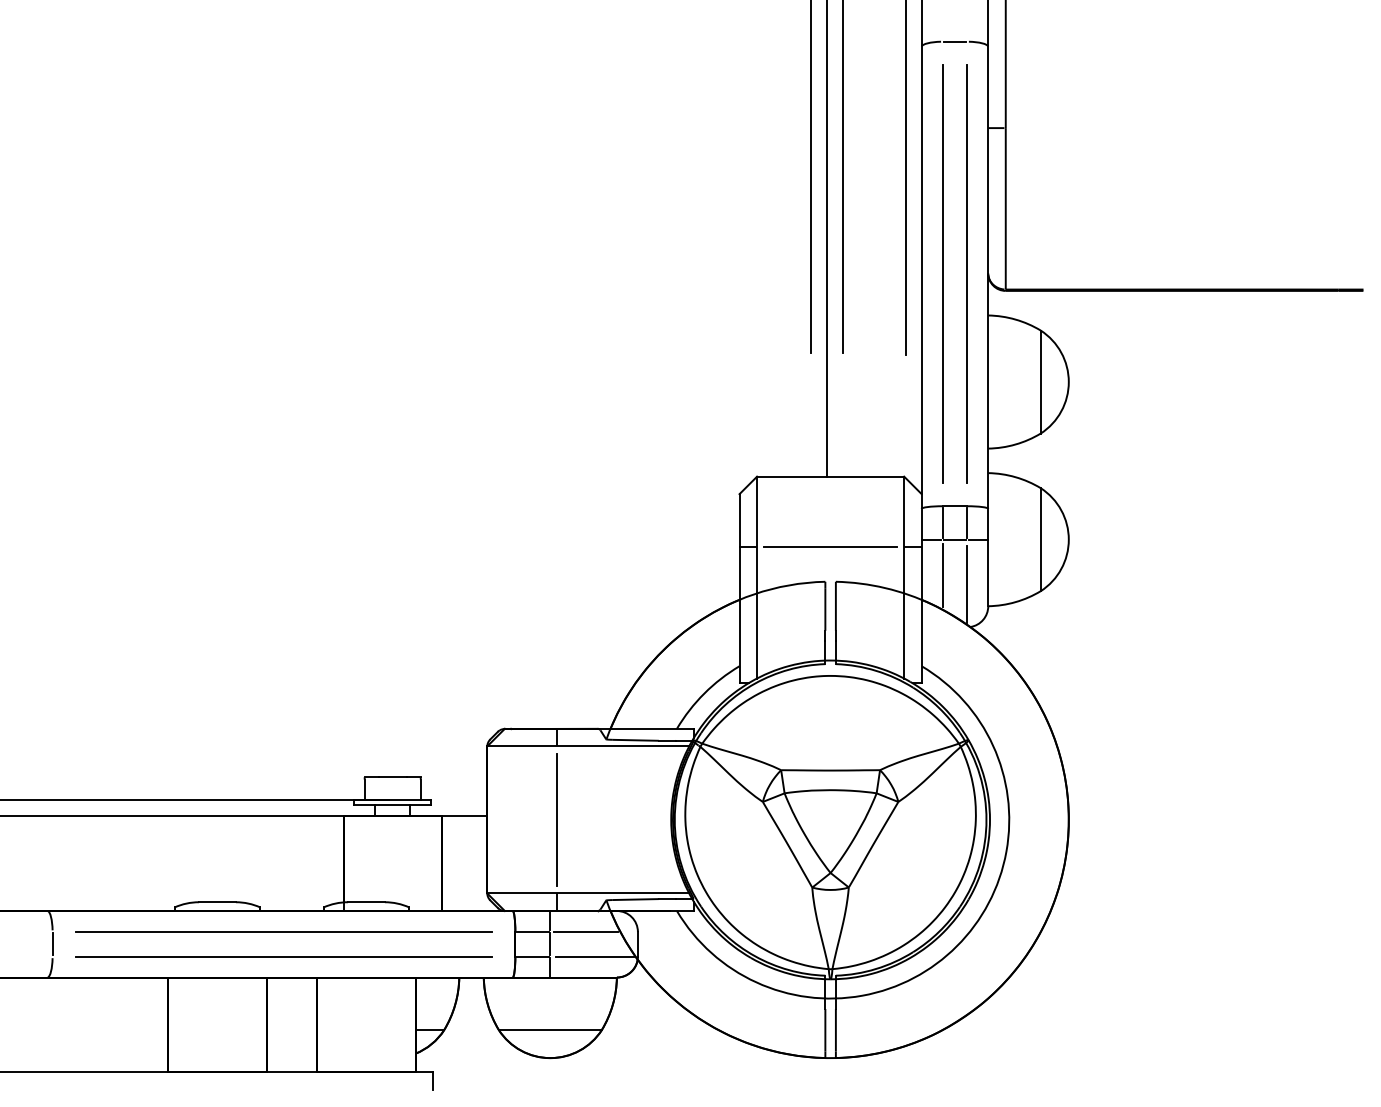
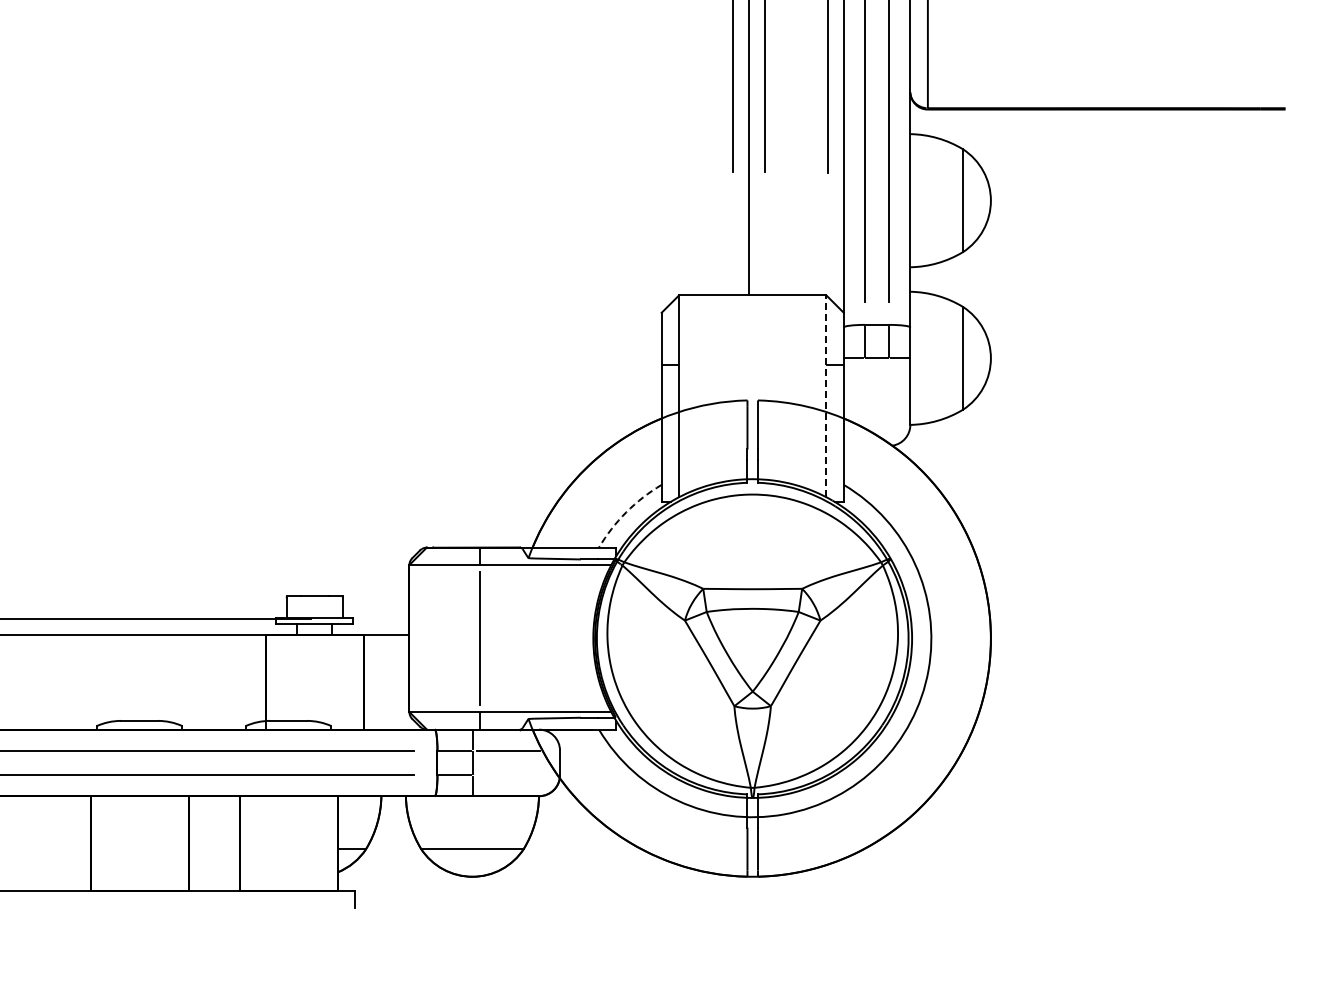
line: (830, 546) -> (752, 365), removed
line: (942, 575) -> (864, 394), removed
line: (904, 577) -> (826, 396), solid -> dashed
line: (967, 584) -> (889, 403), removed
arc: (704, 693) -> (626, 512), solid -> dashed
line: (594, 956) -> (516, 775), removed

